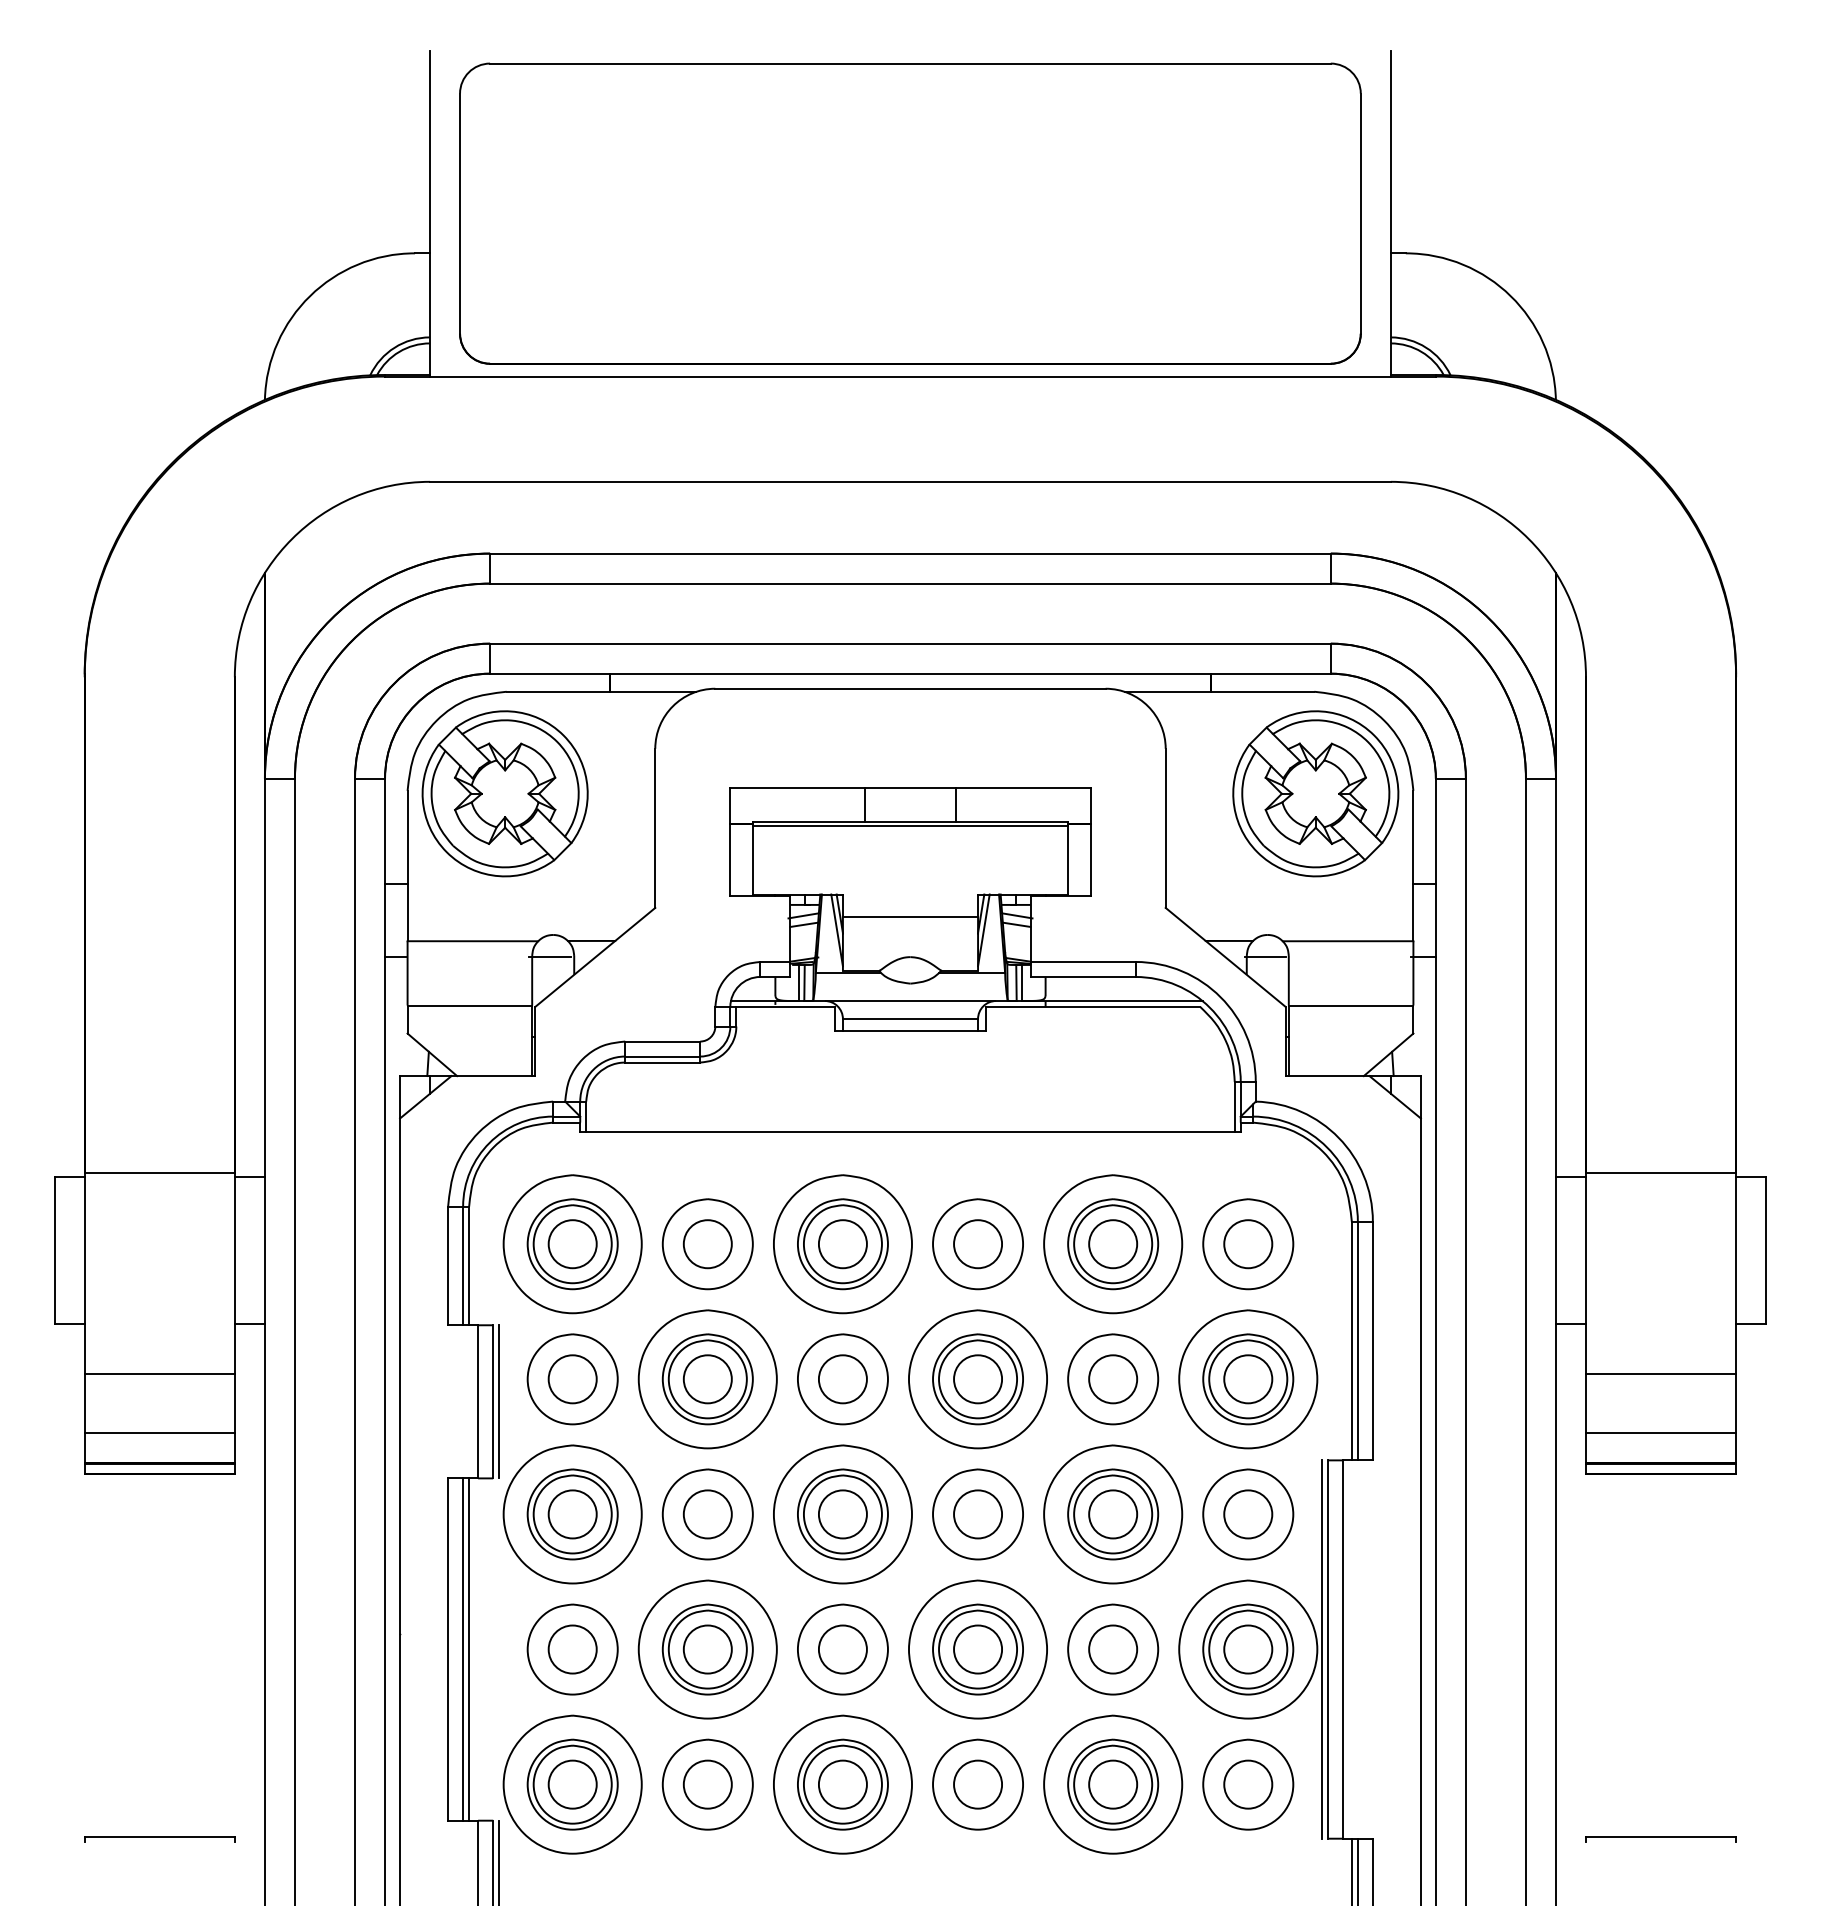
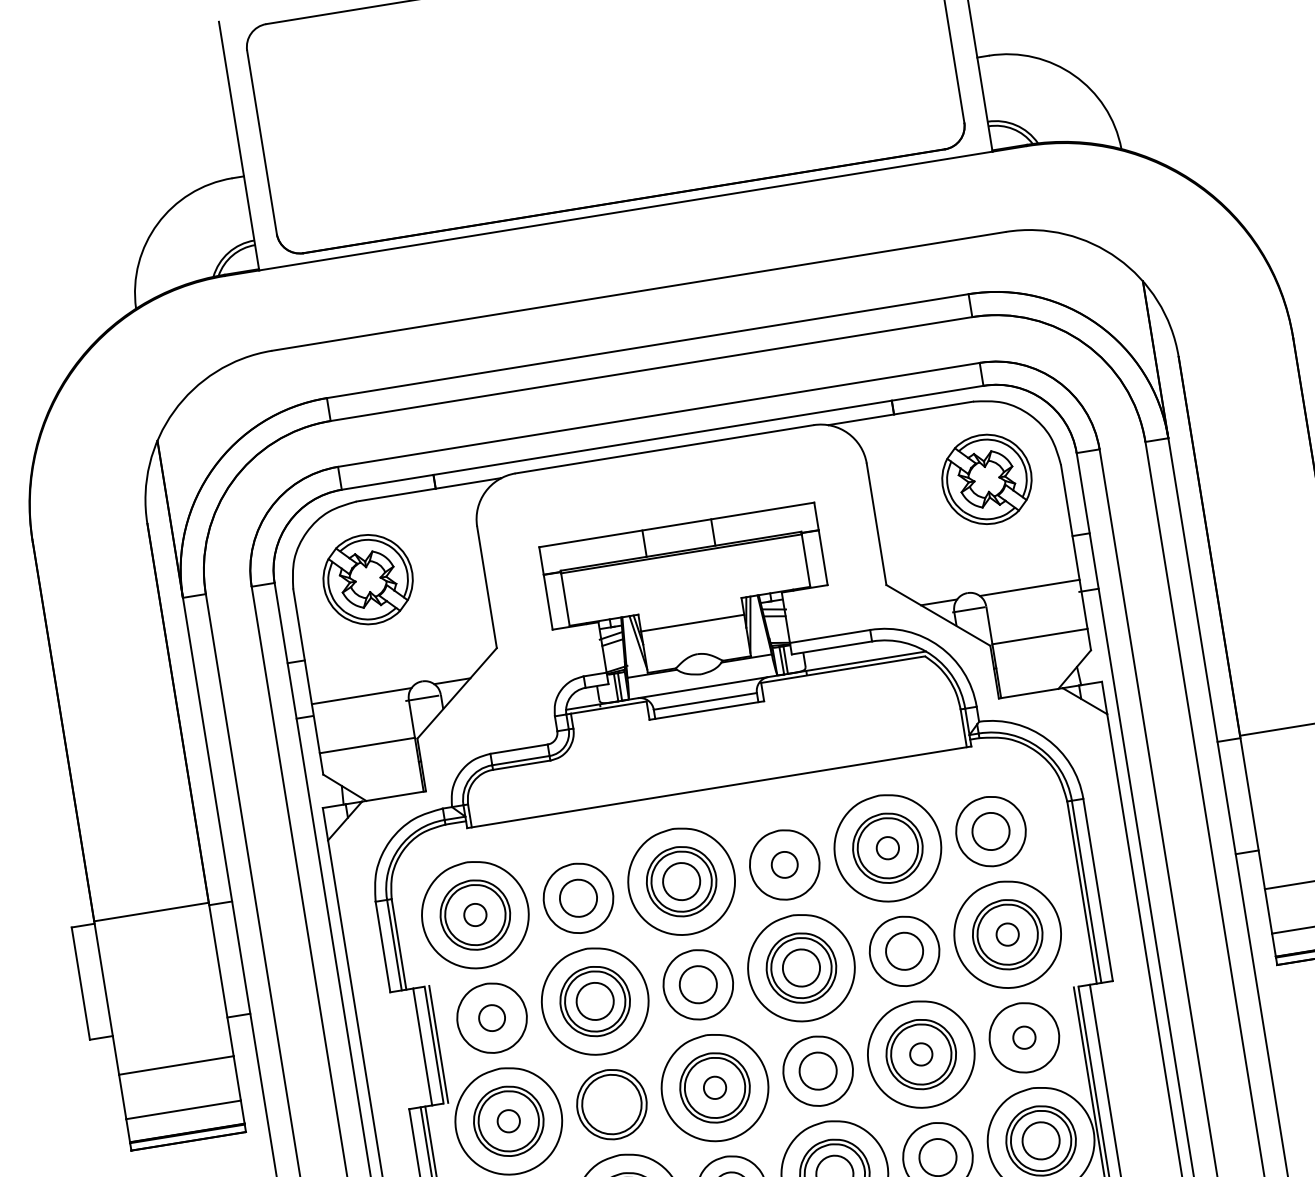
part: (504, 793) -> (367, 579), size x0.7
part: (1315, 793) -> (986, 479), size x0.7
circle: (572, 1244) -> (475, 915), size x0.6
circle: (978, 1244) -> (785, 865), size x0.7
circle: (1113, 1244) -> (888, 848), size x0.6
circle: (572, 1379) -> (491, 1018), size x0.7
circle: (1248, 1379) -> (1007, 934), size x0.6
circle: (572, 1514) -> (508, 1121), size x0.6
circle: (707, 1514) -> (611, 1104), size x1.6
circle: (842, 1514) -> (714, 1087), size x0.6
circle: (1113, 1514) -> (921, 1054), size x0.6
circle: (1248, 1514) -> (1024, 1037), size x0.6

